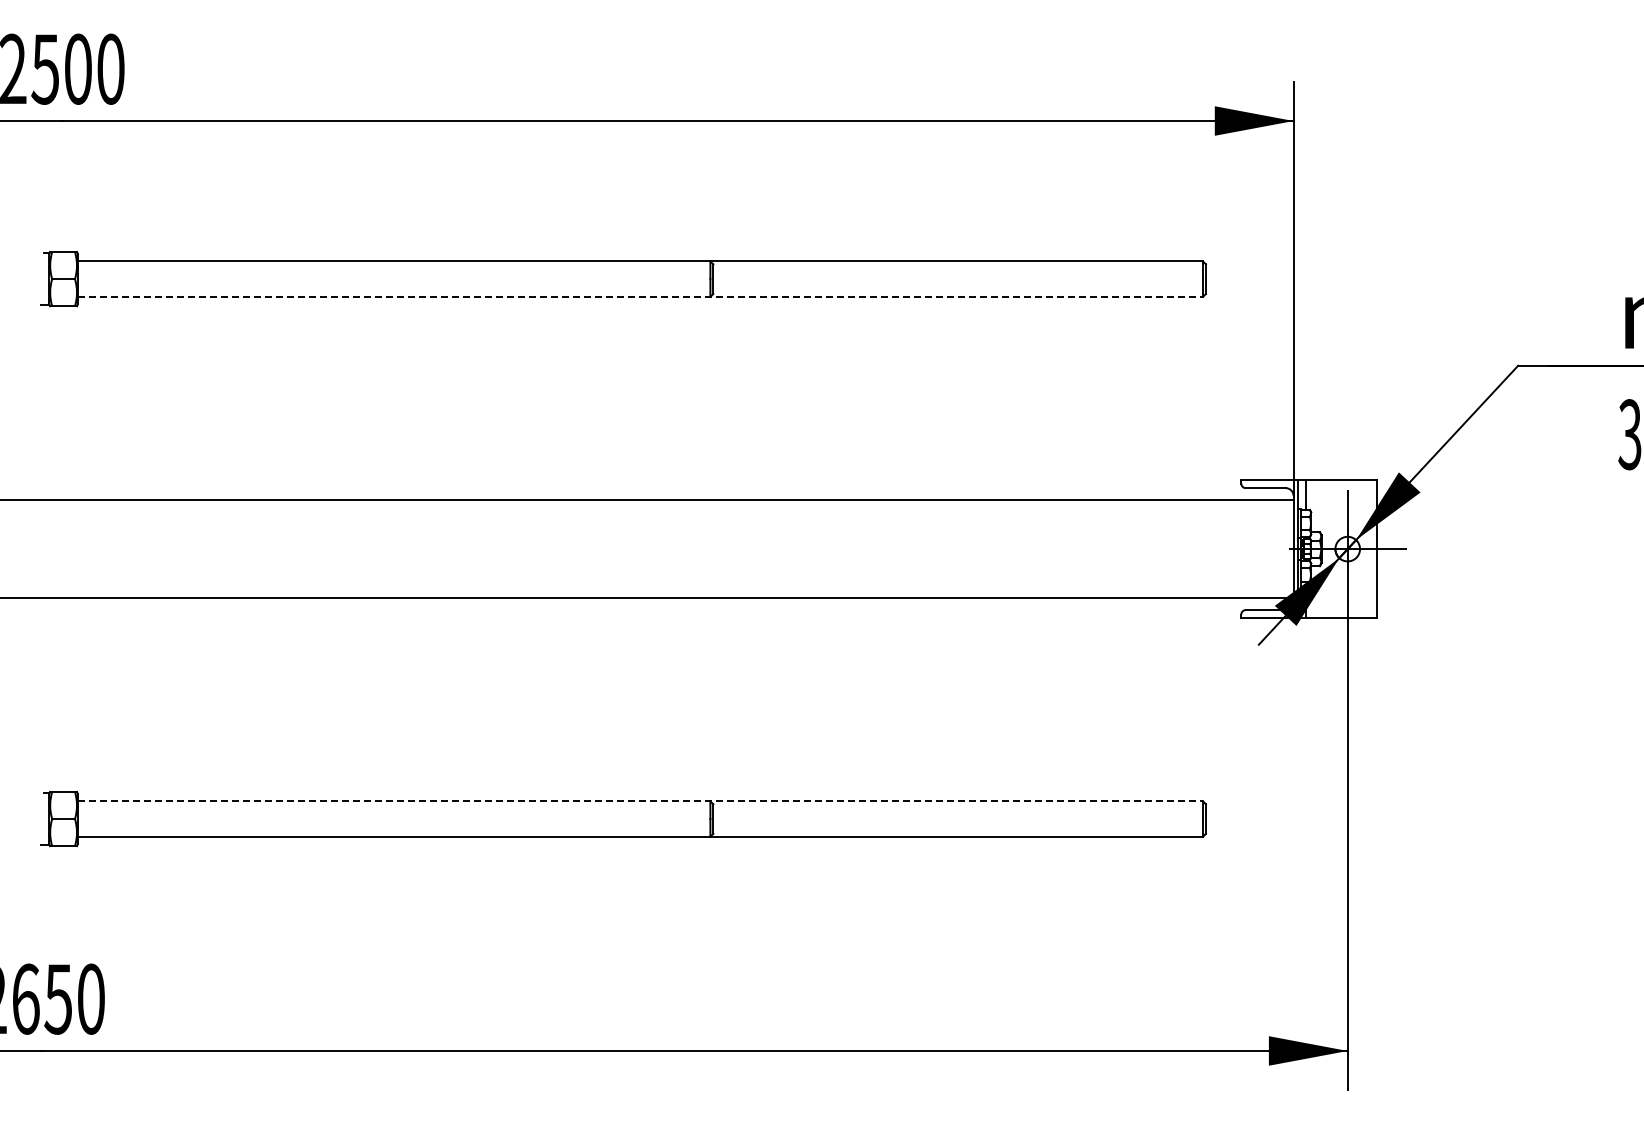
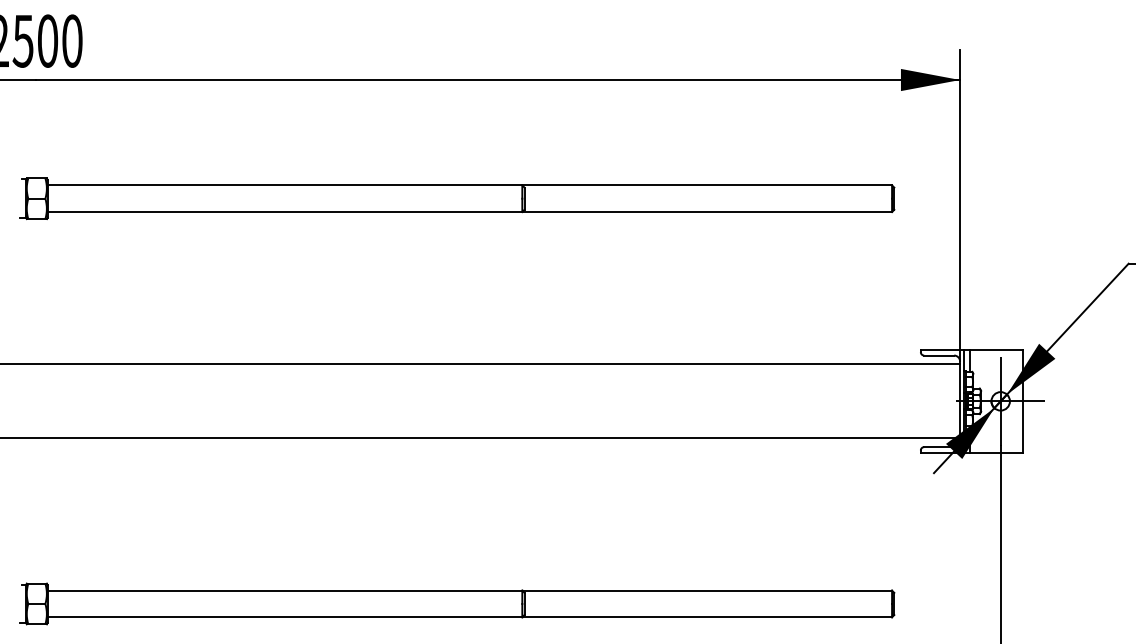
line: (640, 296) -> (469, 211), dashed -> solid
line: (640, 801) -> (469, 590), dashed -> solid

